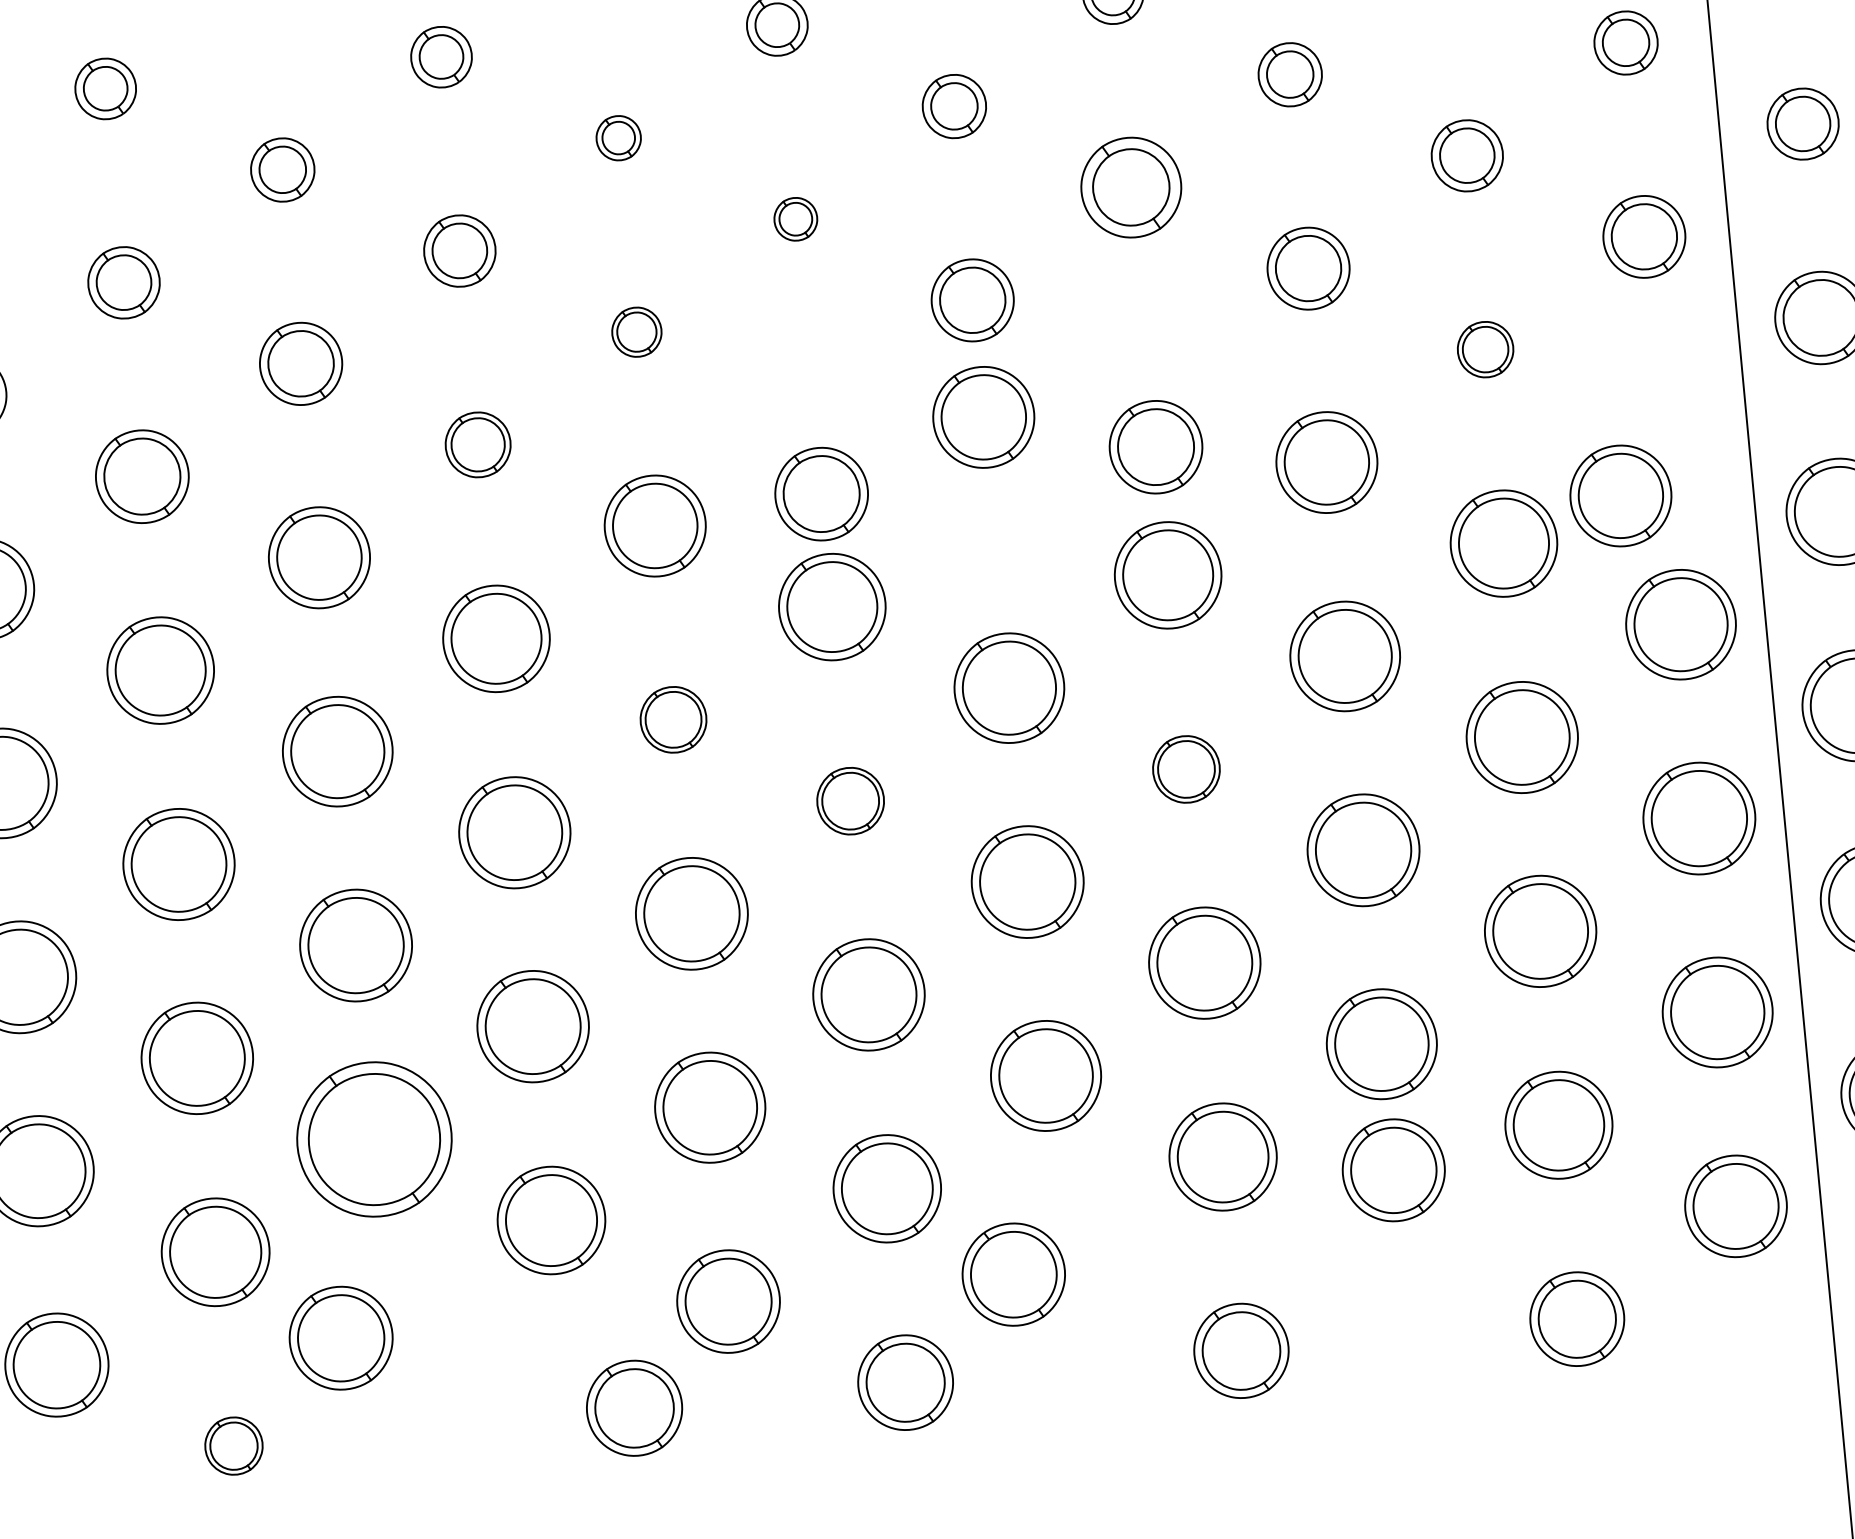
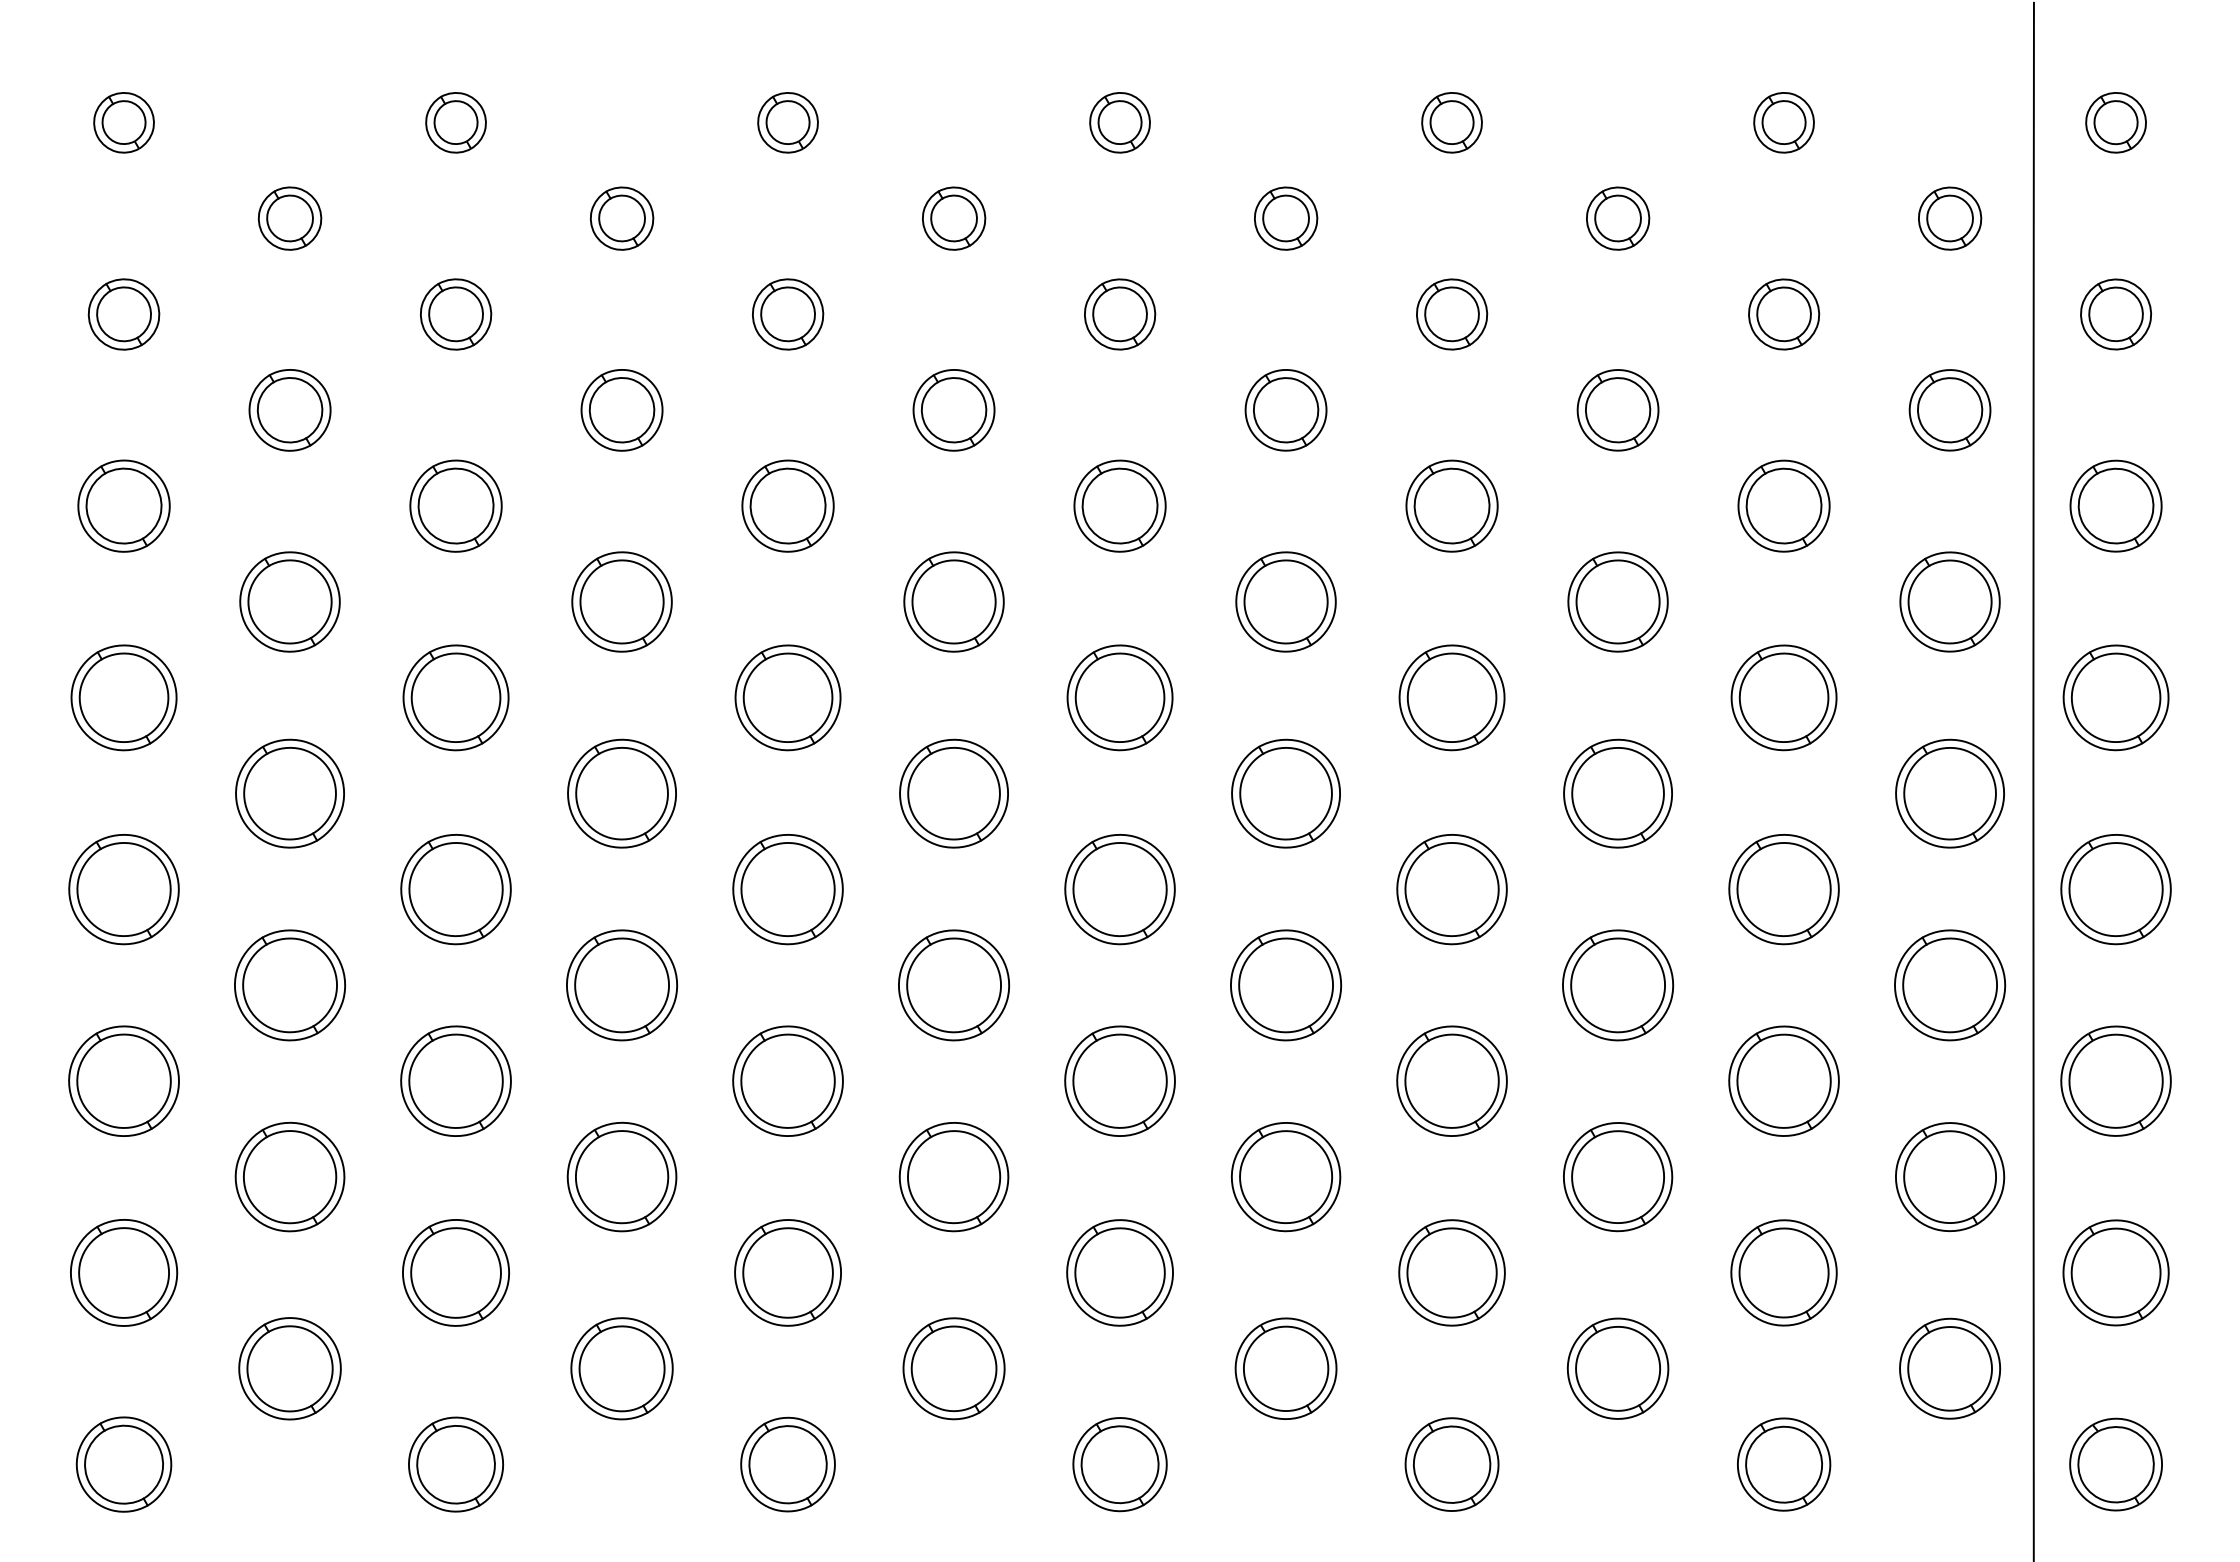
part: (619, 138) -> (954, 218), size x1.43
part: (1131, 187) -> (1452, 314), size x0.71
part: (796, 219) -> (1120, 314), size x1.67
part: (636, 332) -> (953, 410), size x1.67
part: (1484, 349) -> (1783, 505), size x1.67
part: (983, 416) -> (1285, 601), moved
part: (477, 444) -> (787, 505), size x1.43
part: (1155, 446) -> (1451, 505), moved
part: (821, 493) -> (1119, 505), moved
part: (1620, 495) -> (1949, 601), moved
part: (672, 719) -> (953, 793), size x1.67
part: (1185, 769) -> (1451, 889), size x1.67
part: (850, 801) -> (1119, 889), size x1.67
part: (373, 1138) -> (621, 1176), size x0.71
part: (1393, 1170) -> (1617, 1368), moved
part: (1013, 1274) -> (1285, 1368), moved
part: (340, 1338) -> (621, 1368), moved
part: (633, 1408) -> (787, 1464), moved
part: (233, 1446) -> (455, 1464), size x1.67

